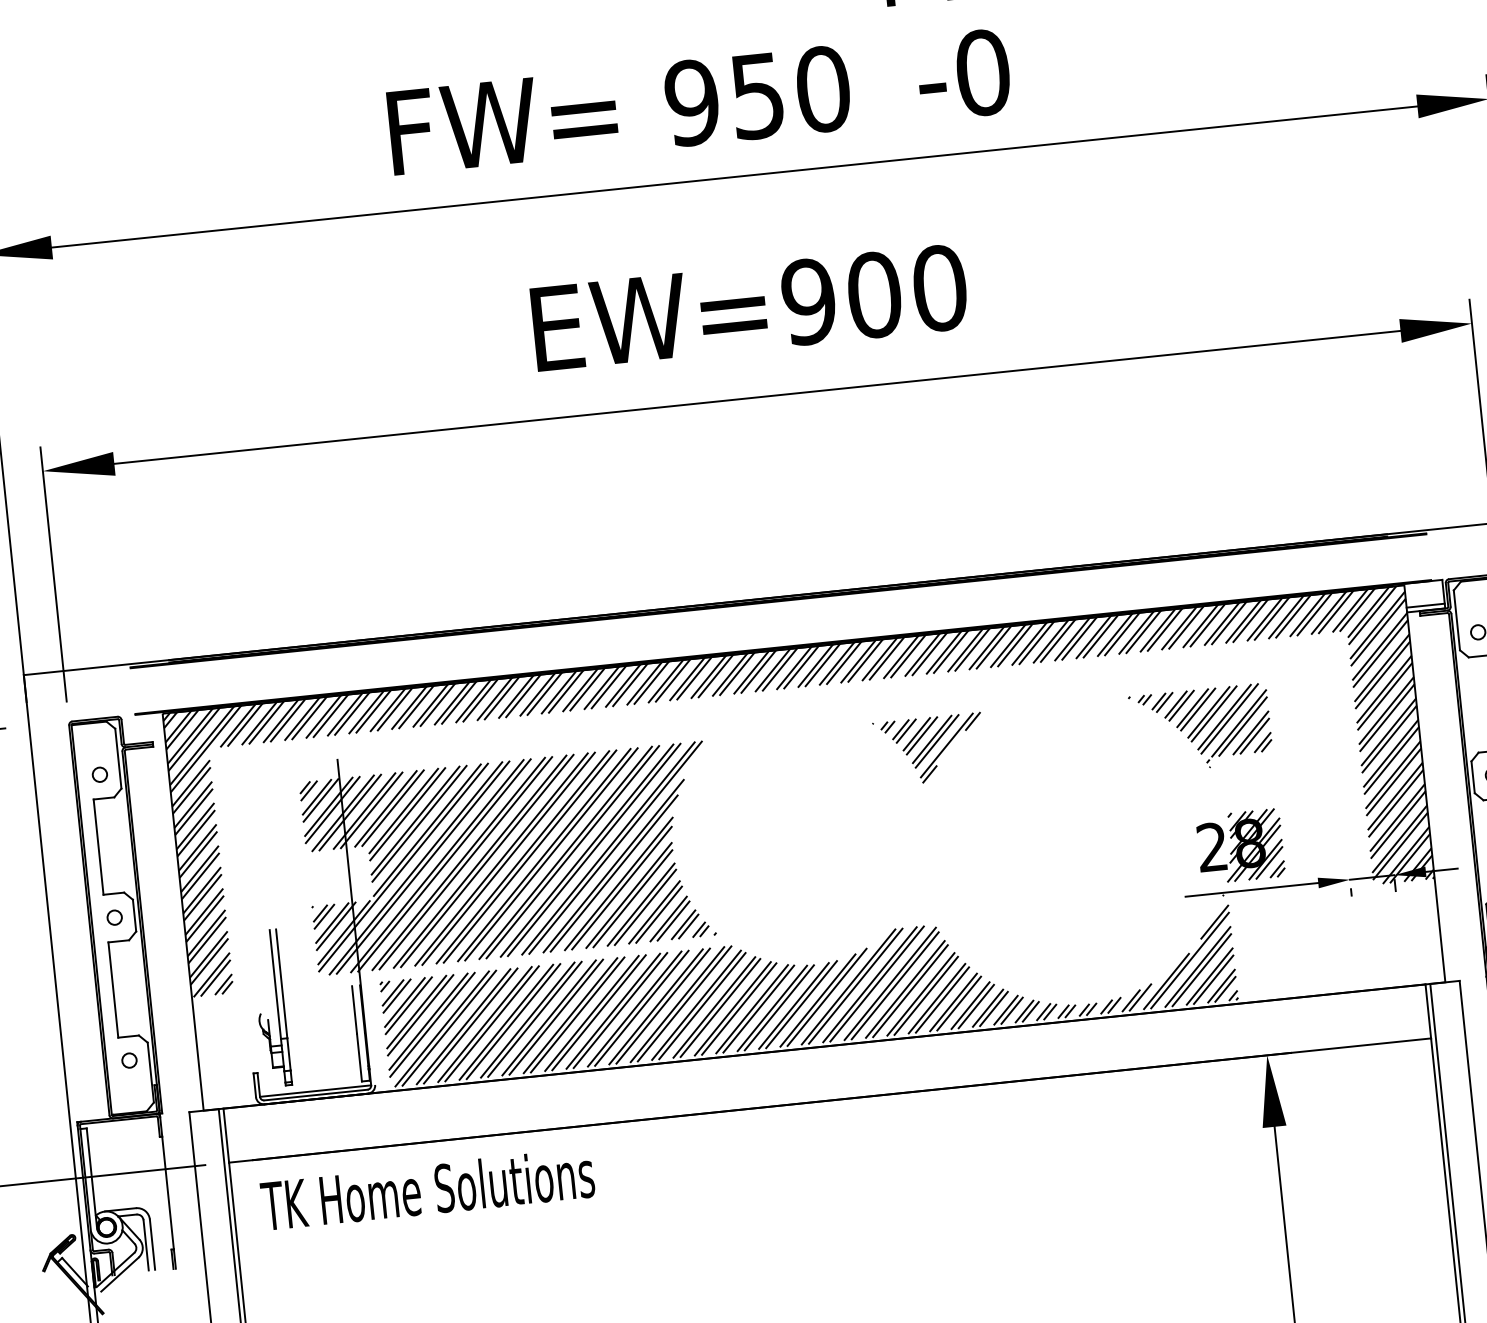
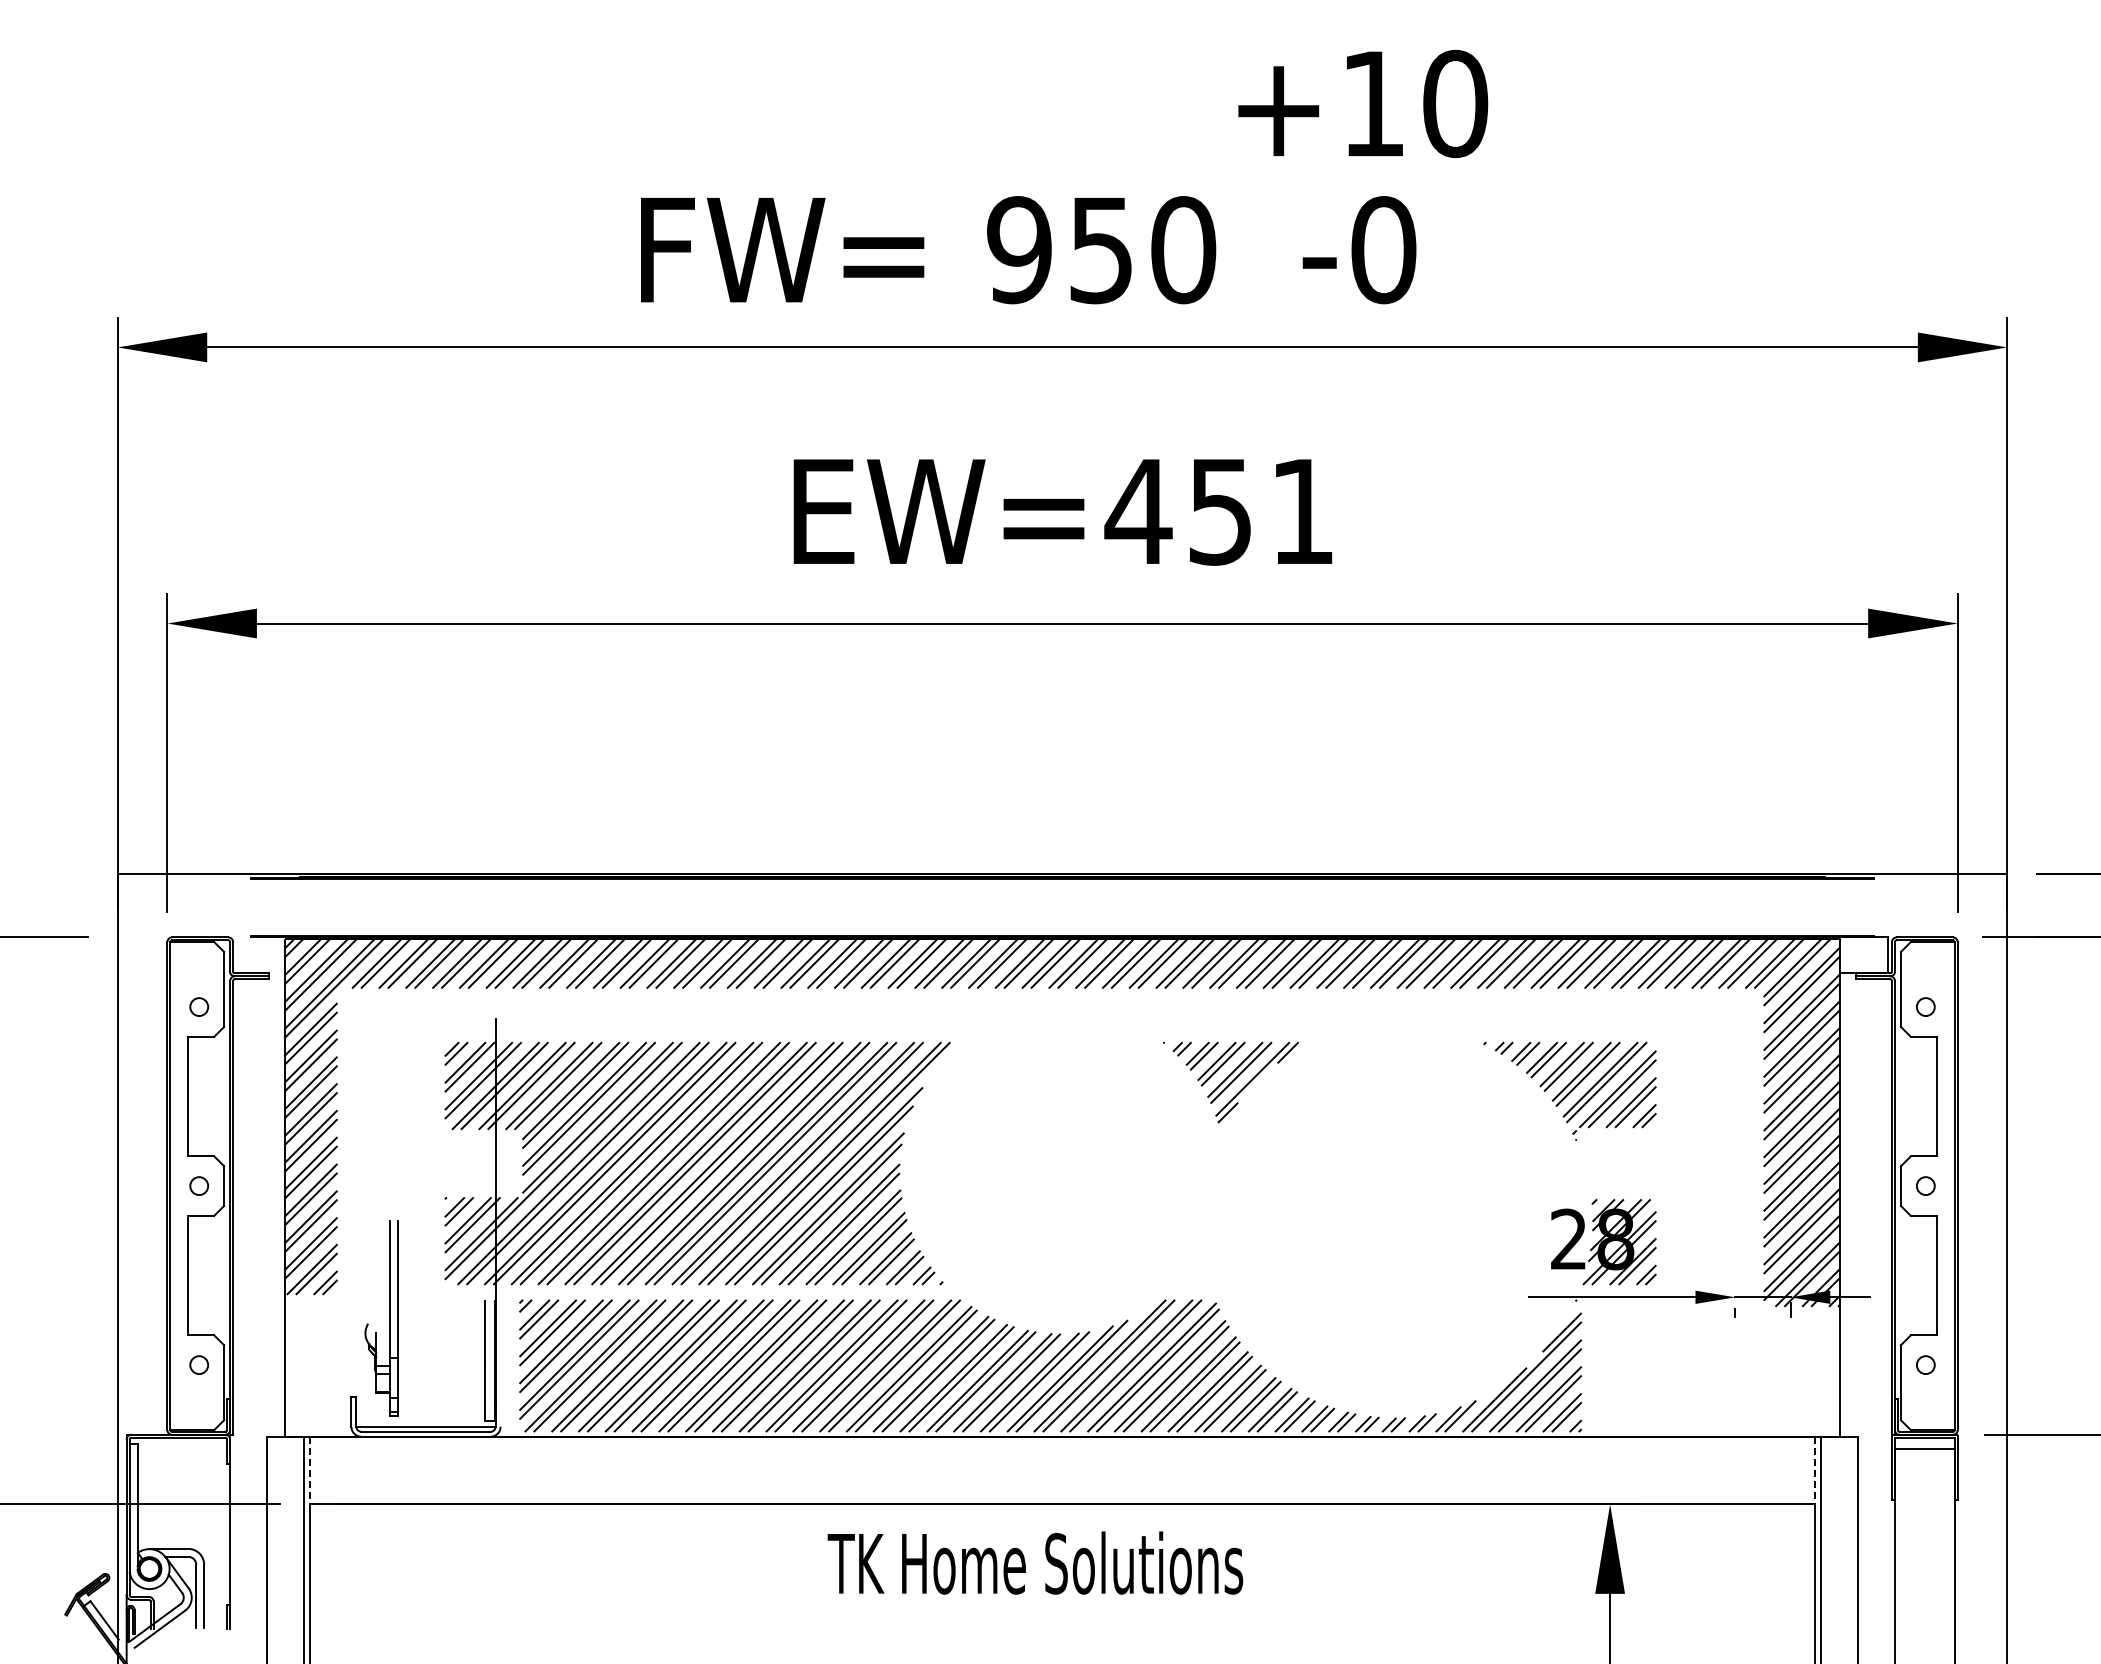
text: (873, 295) -> (1219, 511), EW=900 -> EW=451
line: (1425, 605) -> (1864, 967), removed
line: (1428, 1011) -> (1815, 1470), solid -> dashed
line: (226, 1135) -> (309, 1470), solid -> dashed
text: (427, 1189) -> (1035, 1562), moved

